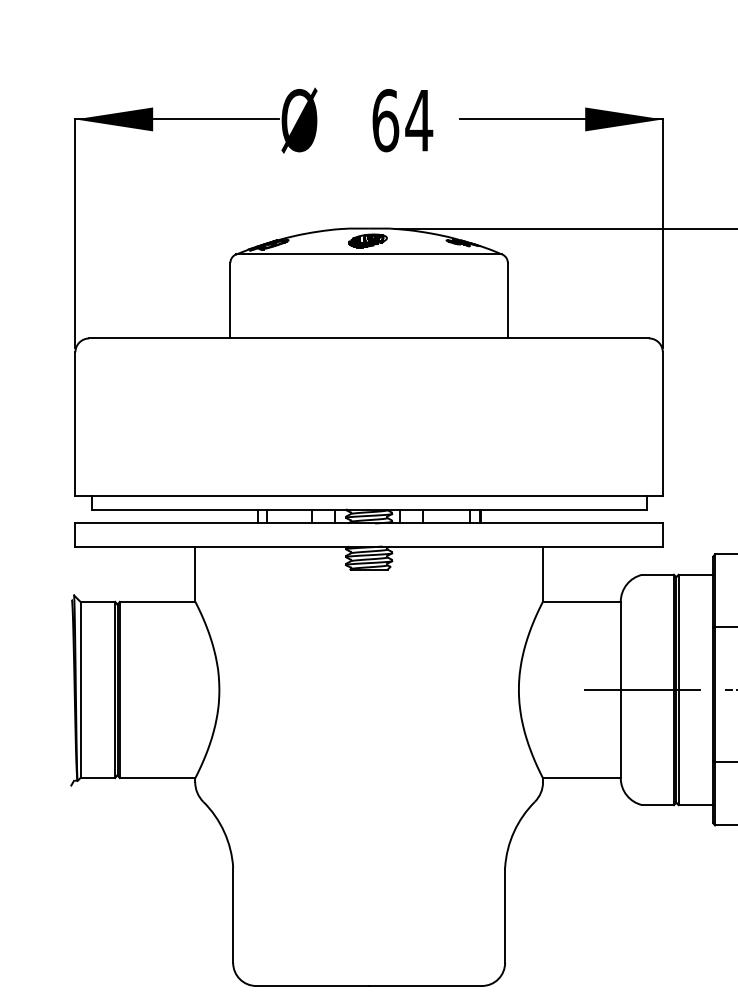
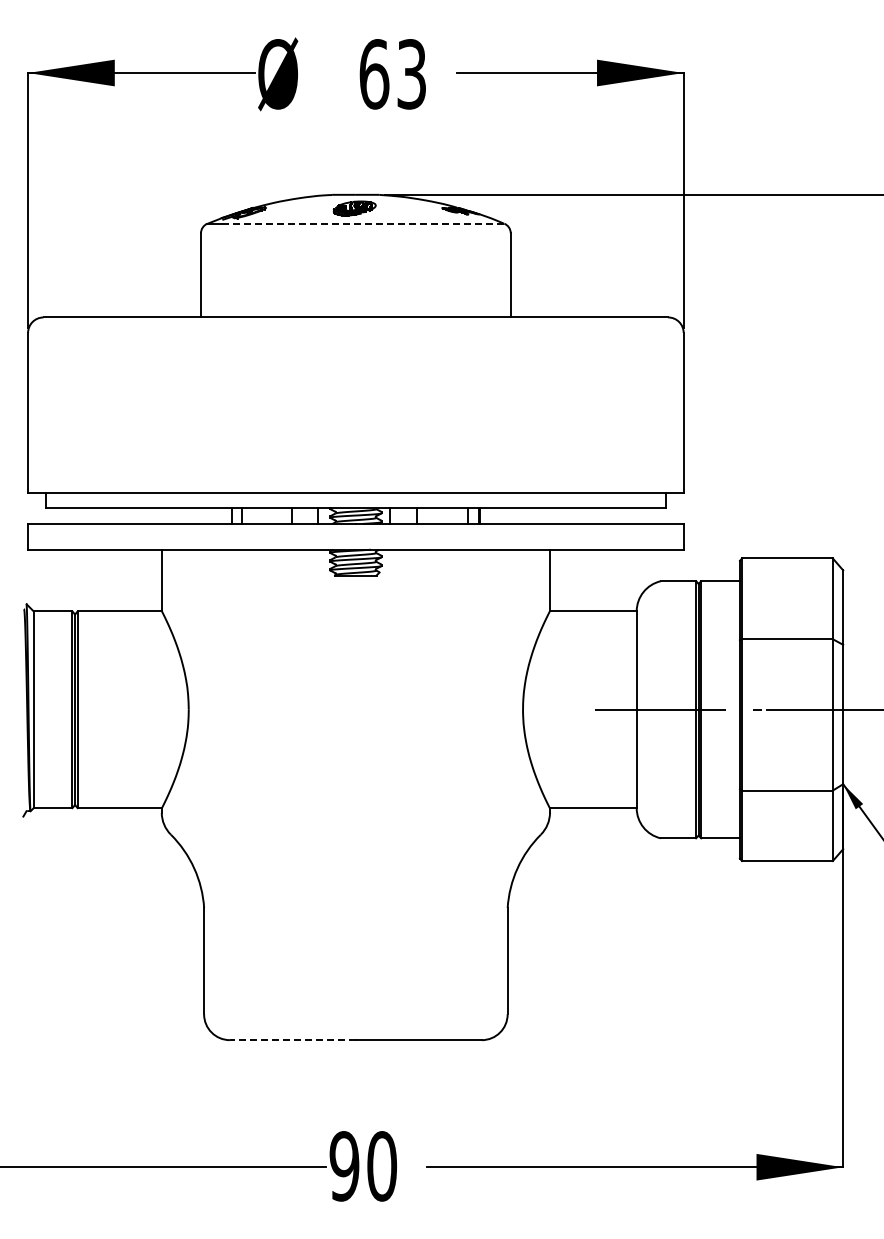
text: (418, 120) -> (411, 74), 64 -> 63
line: (375, 254) -> (362, 223), solid -> dashed
line: (312, 986) -> (292, 1040), solid -> dashed

